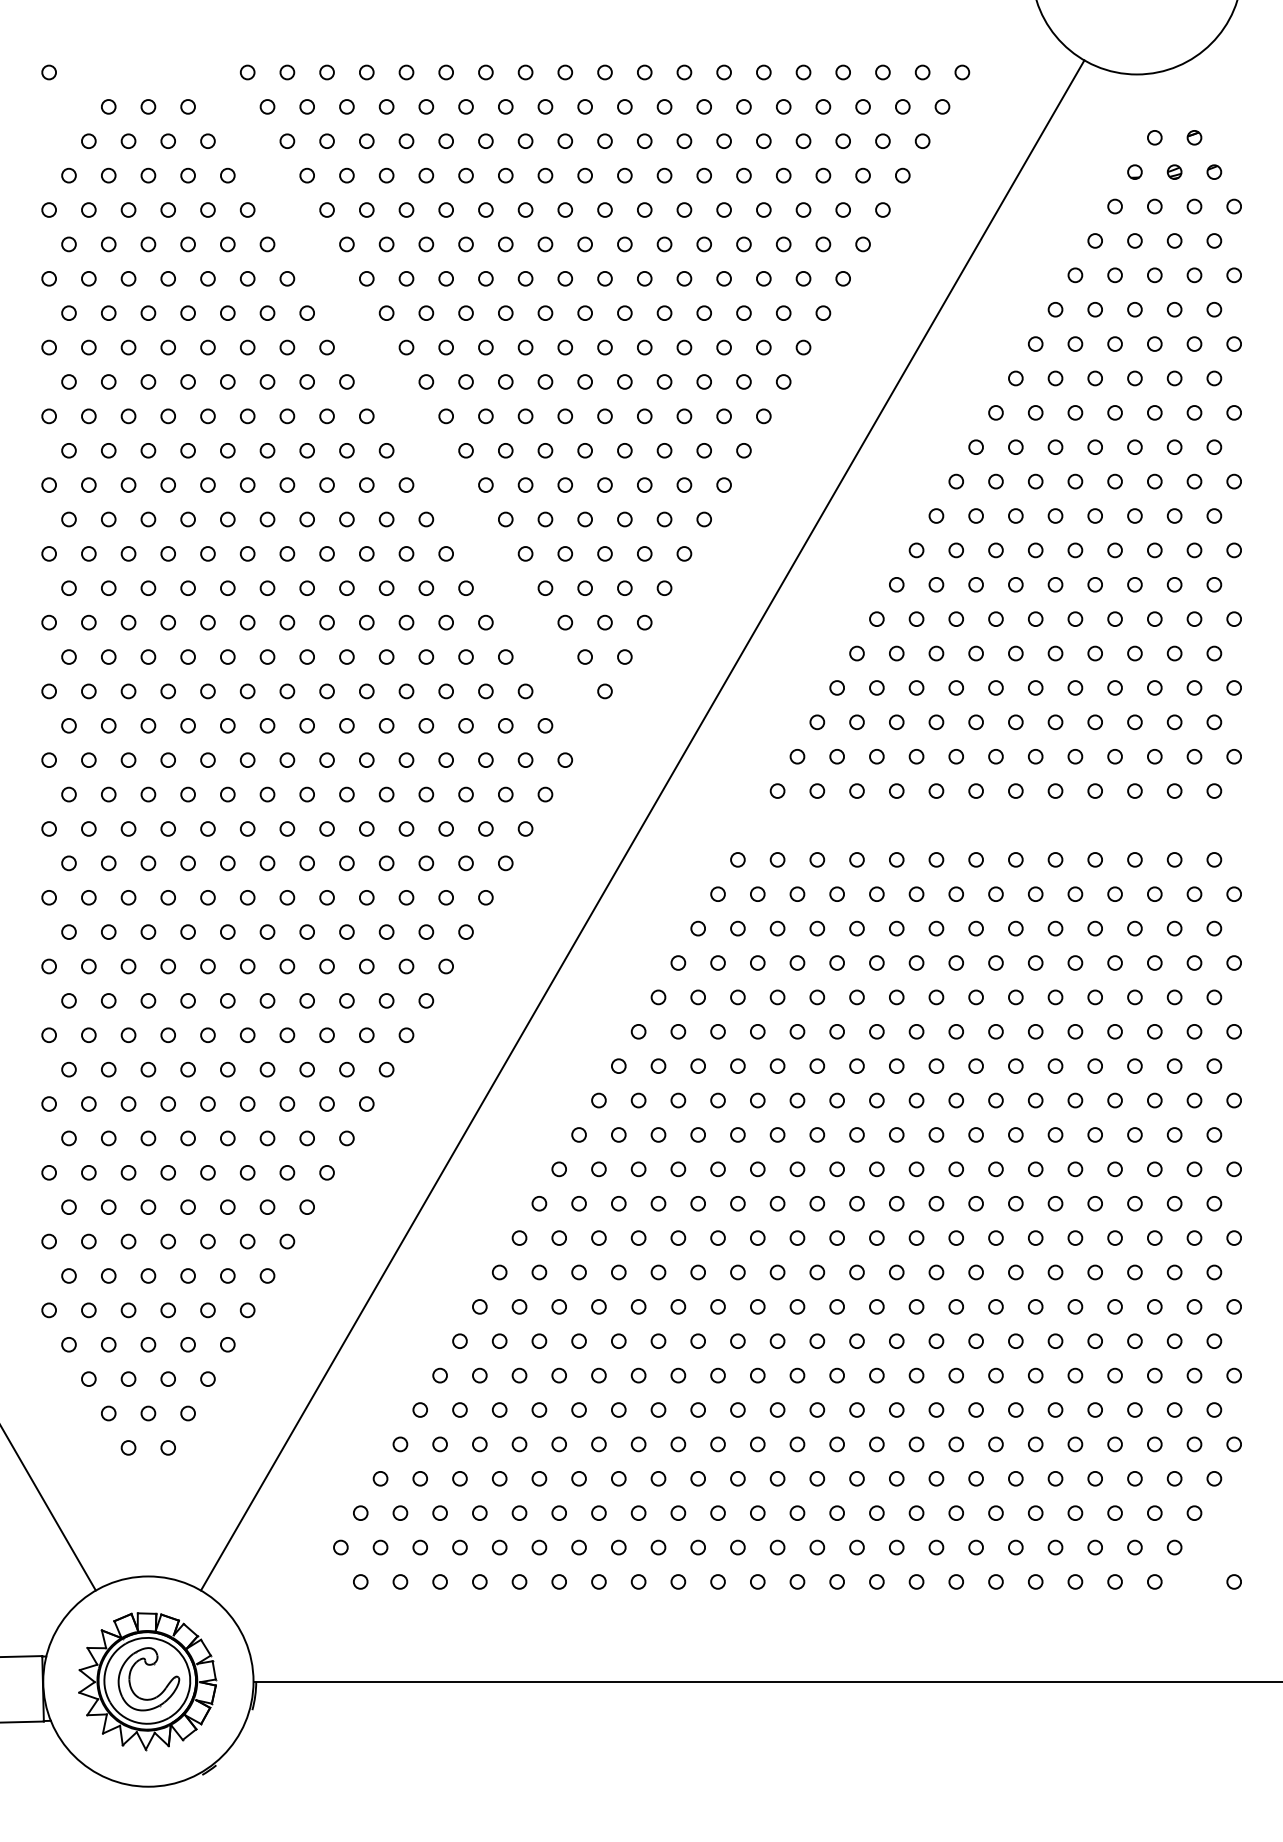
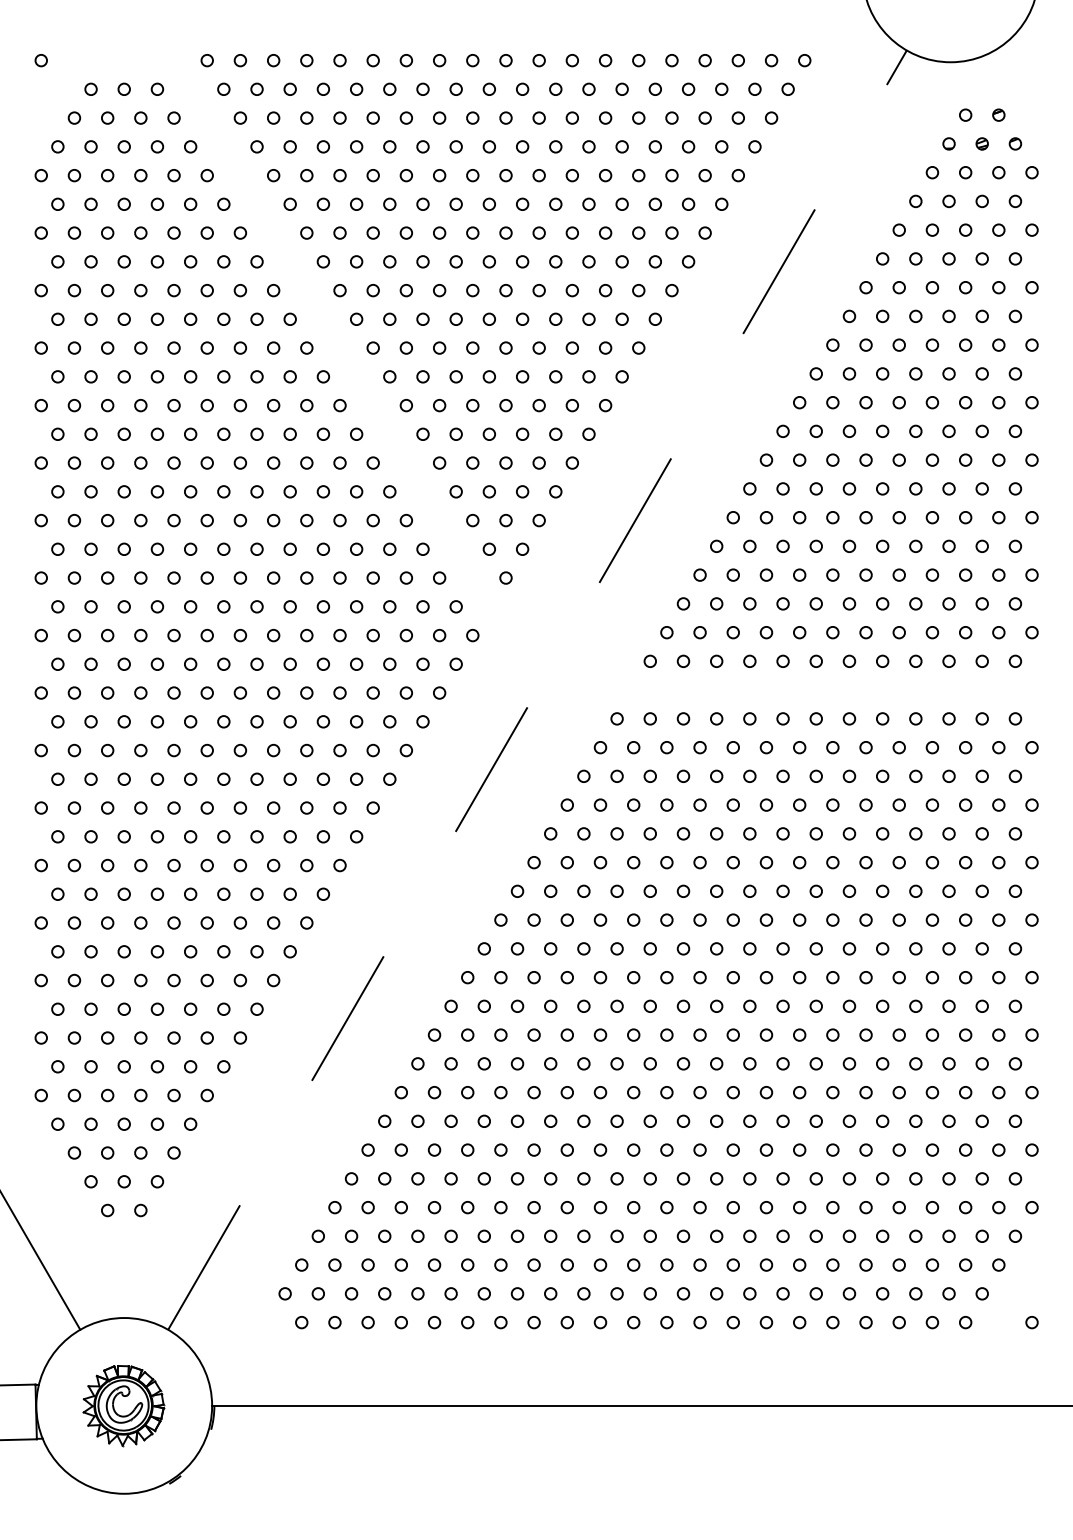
line: (642, 825) -> (537, 690), solid -> dashed
part: (147, 1681) -> (123, 1405), size x0.7

